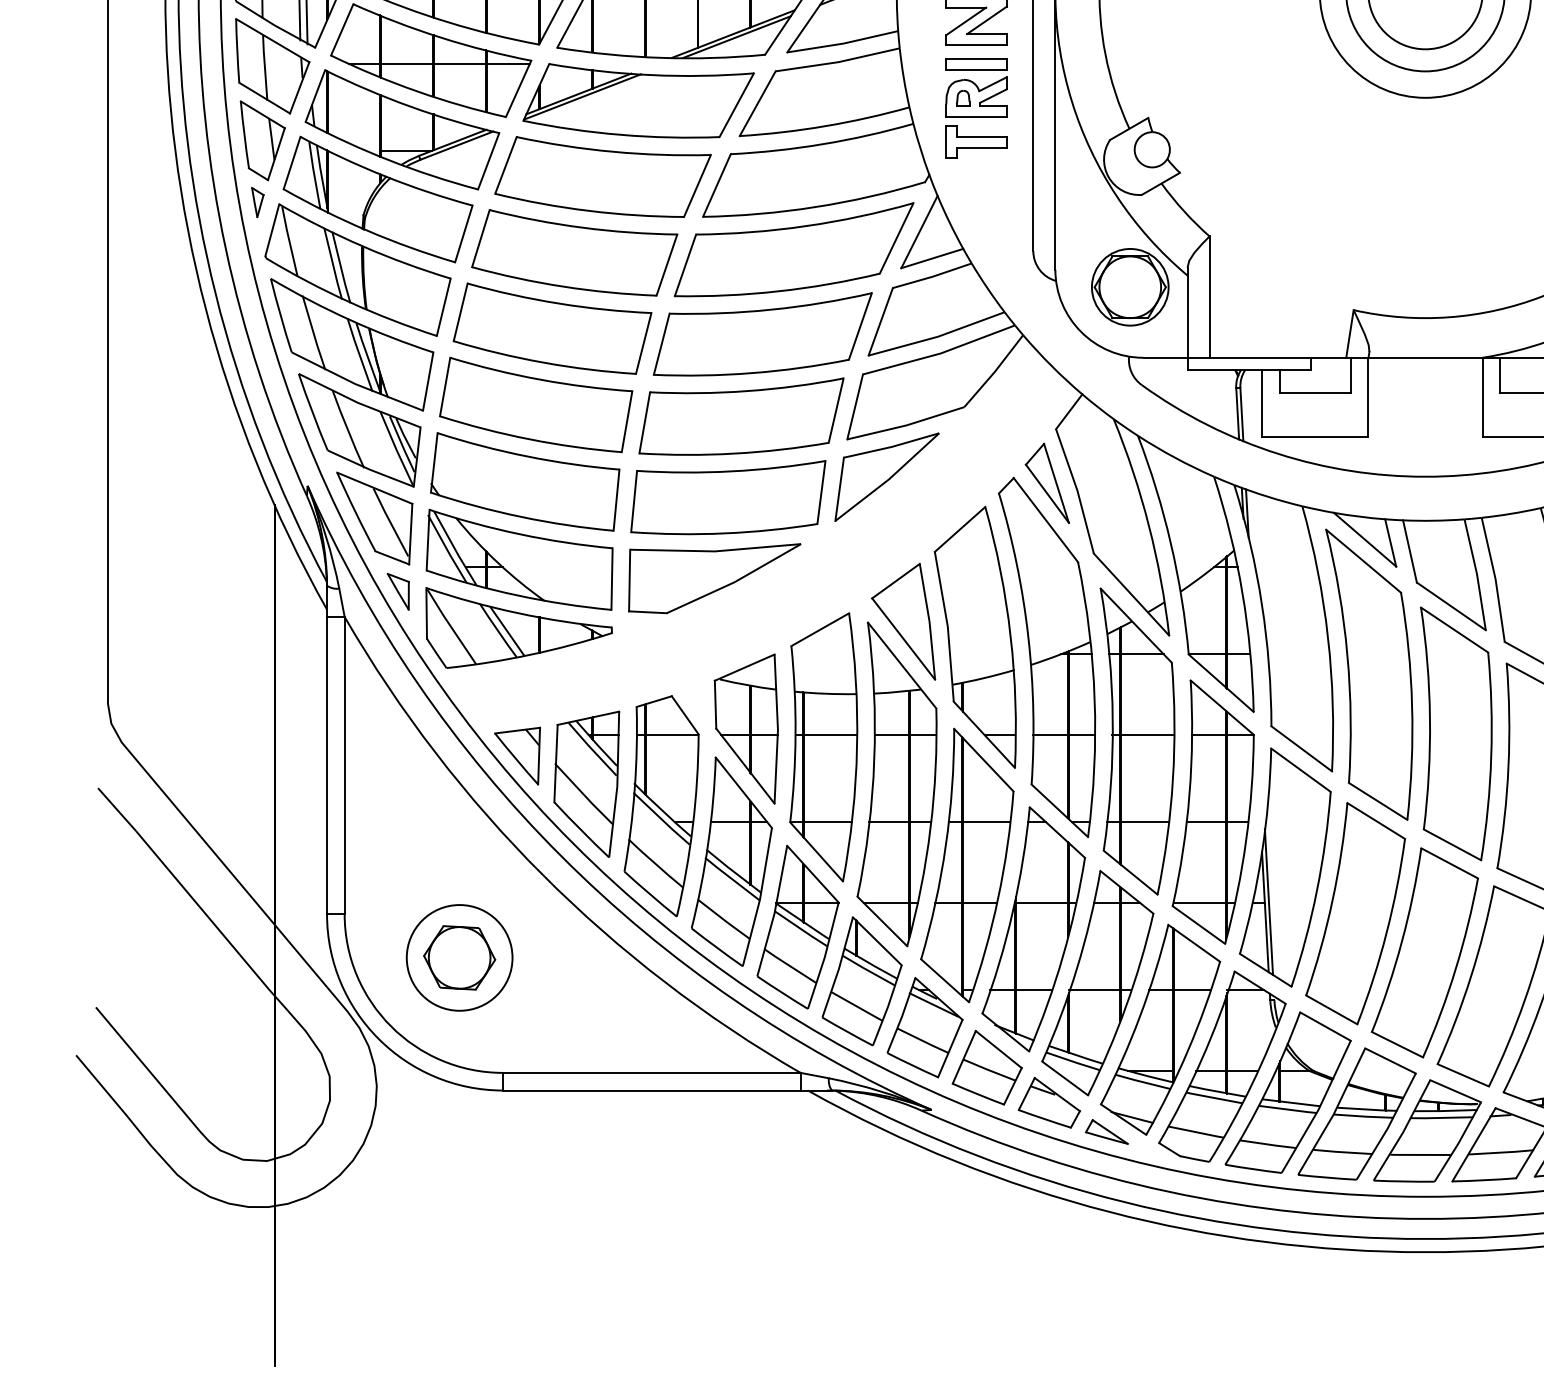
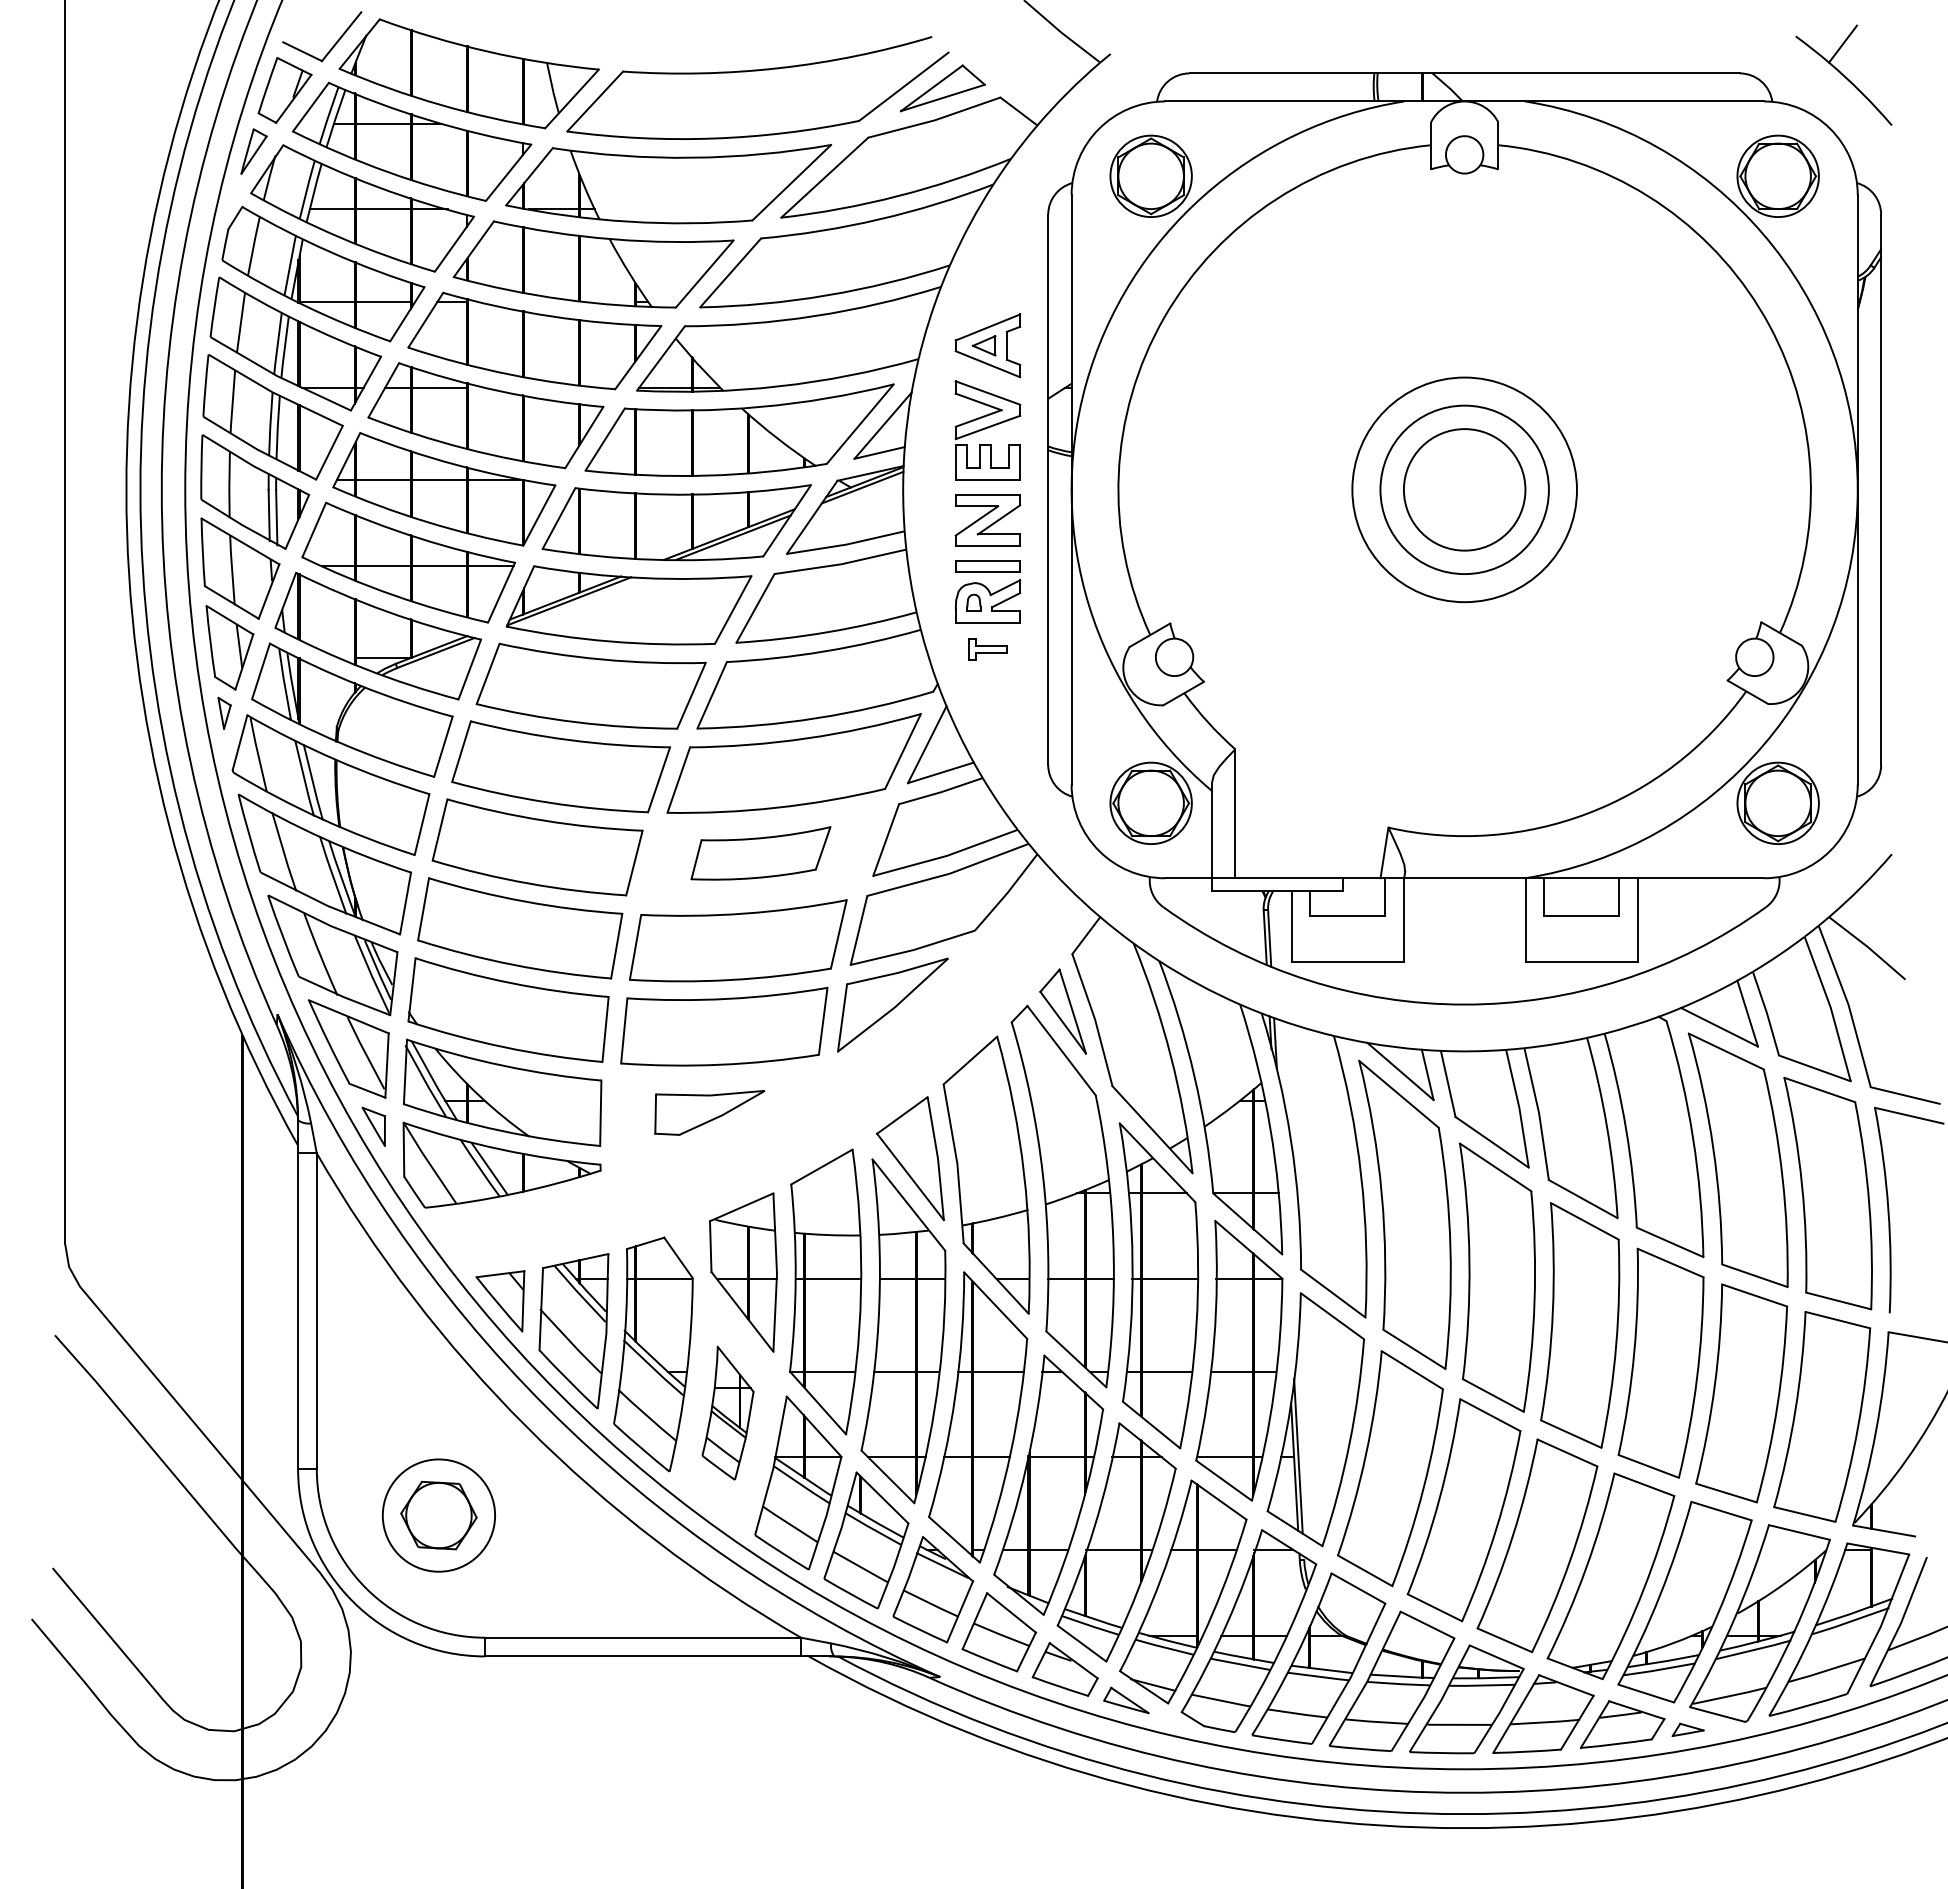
part: (976, 142) -> (987, 649), size x0.6
part: (762, 334) -> (760, 853), size x0.6
part: (714, 578) -> (709, 1112), size x0.6
part: (731, 860) -> (727, 1412), size x0.6

